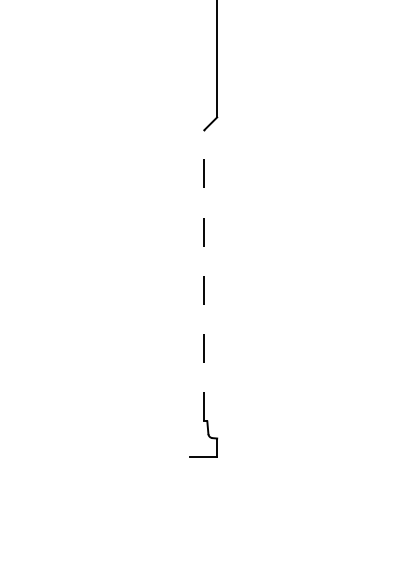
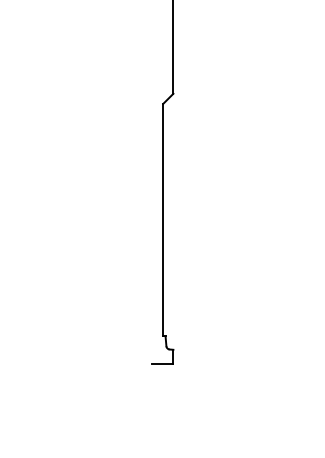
line: (204, 275) -> (163, 219), dashed -> solid

